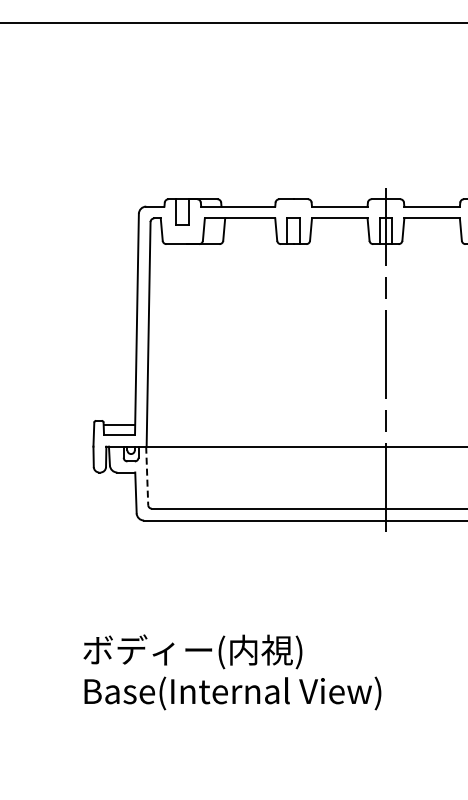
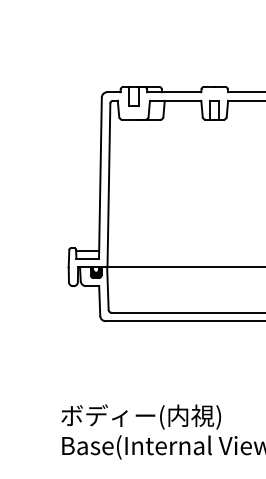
fill: (130, 453) -> (95, 272), added
line: (147, 476) -> (108, 289), dashed -> solid

